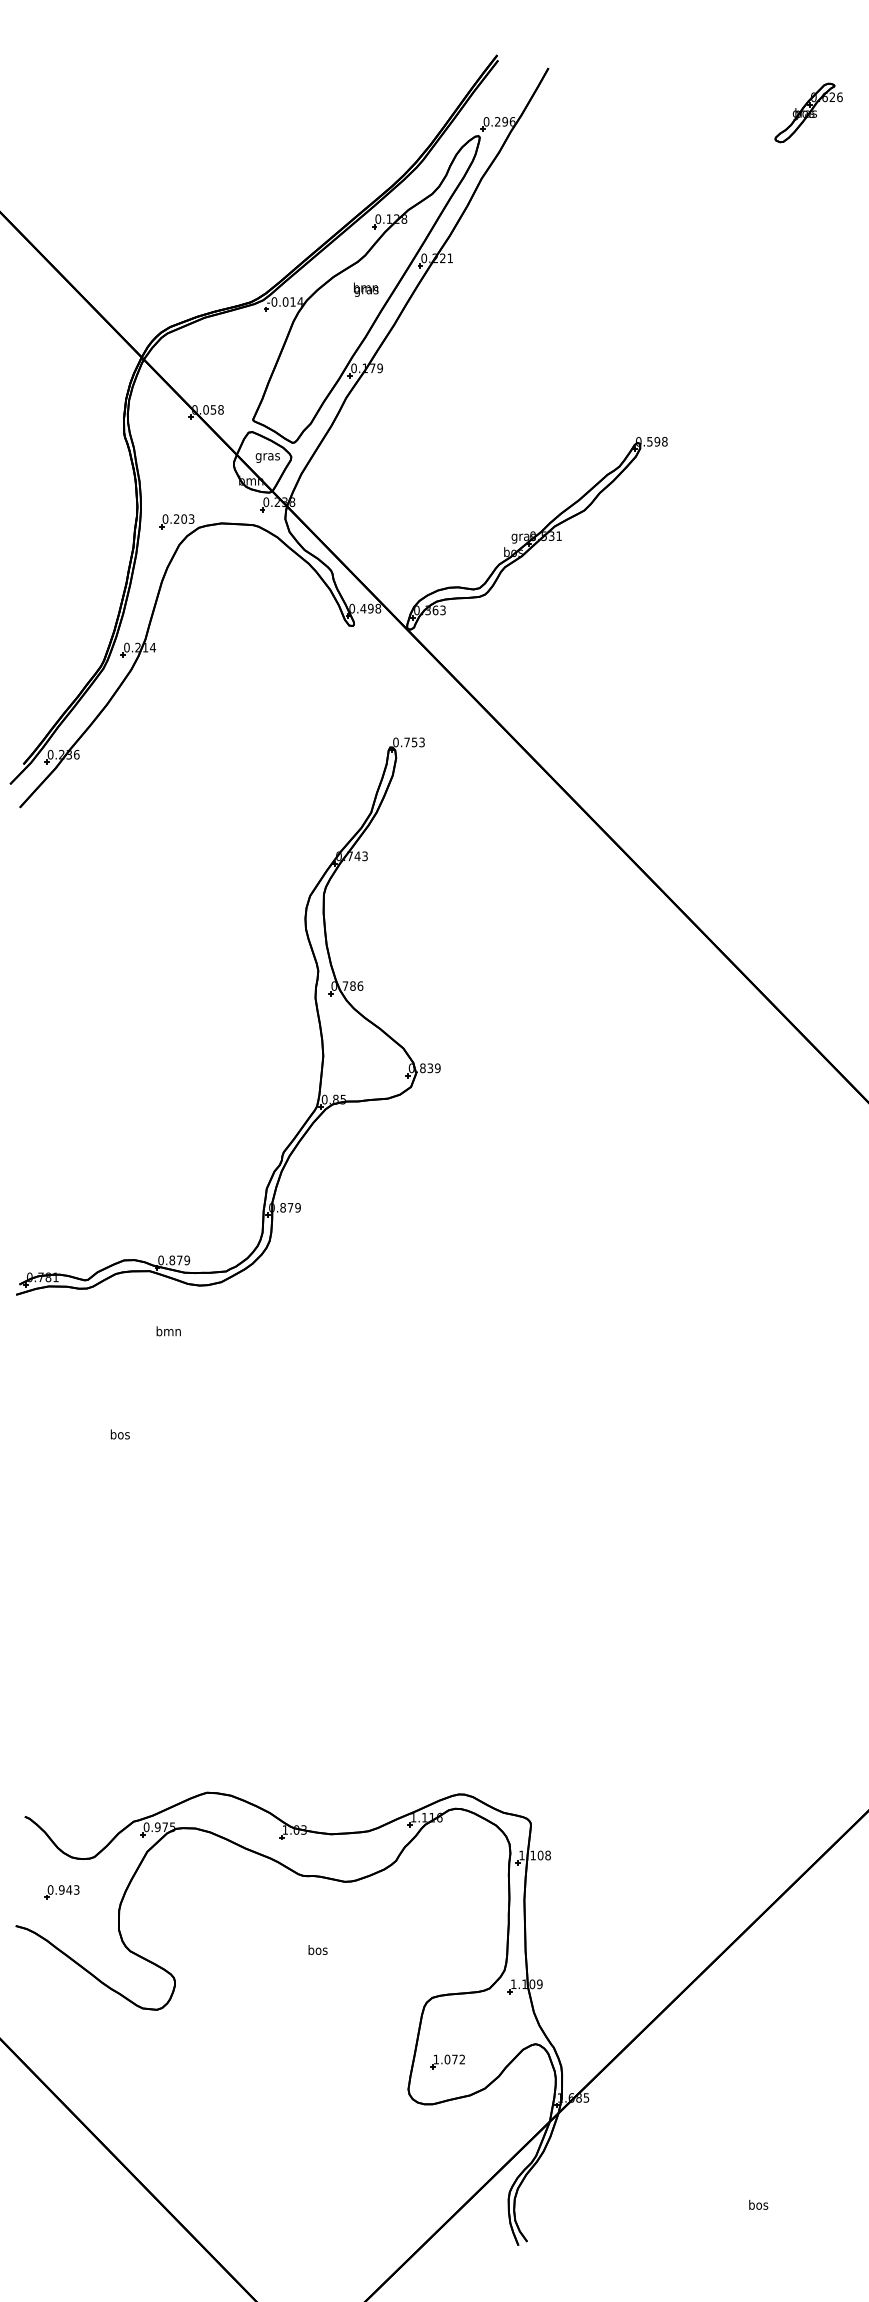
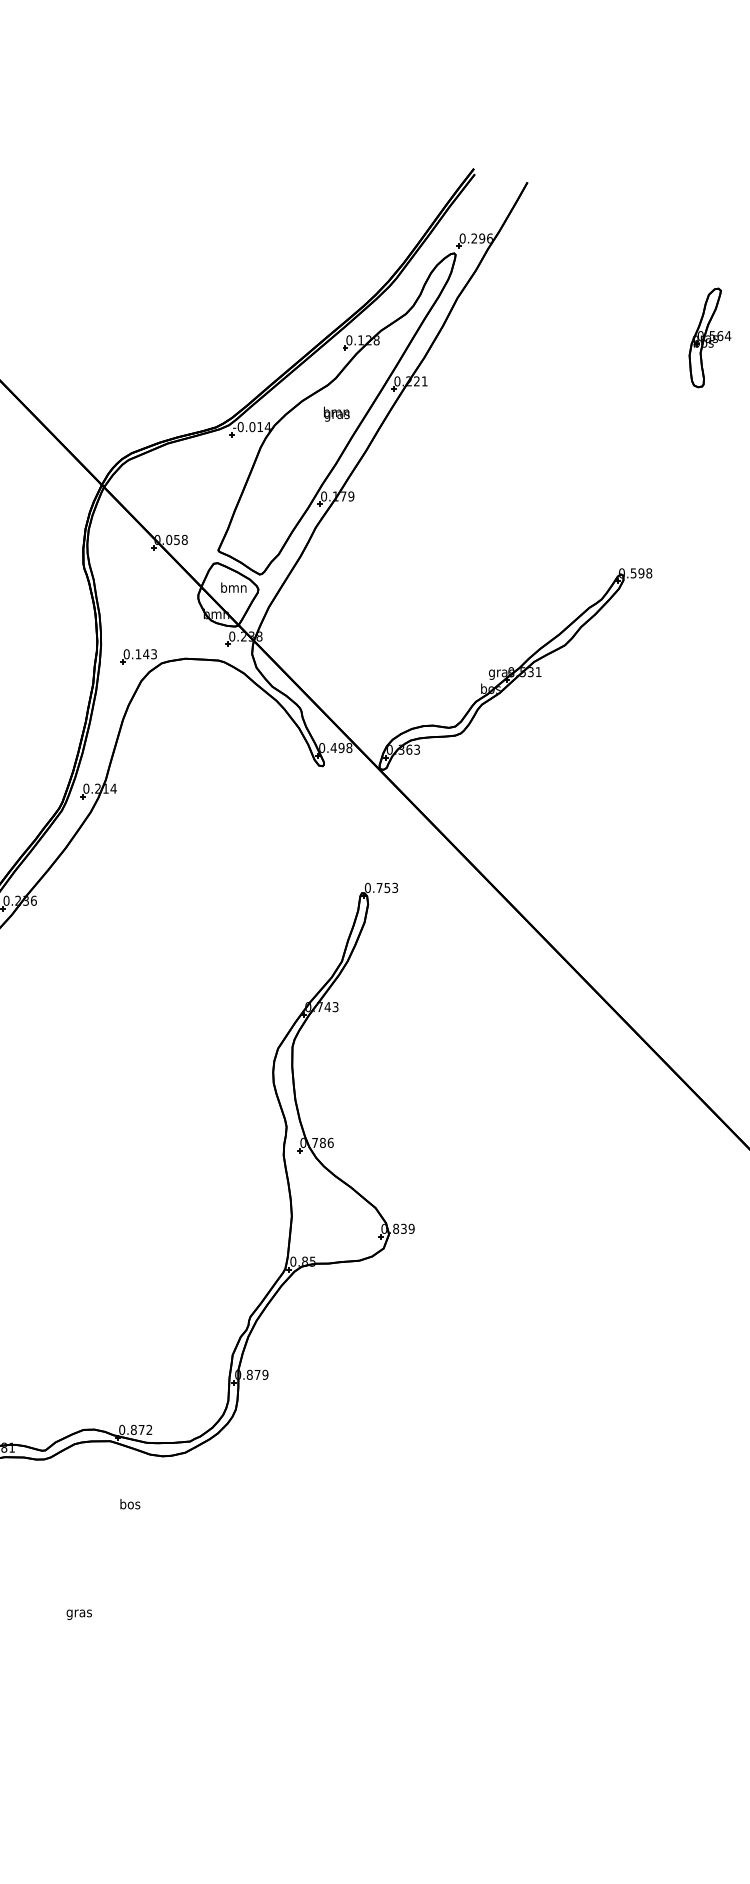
part: (722, 216) -> (709, 337), added
text: (267, 456) -> (233, 588), gras -> bmn
text: (180, 518) -> (142, 653), 0.203 -> 0.143
text: (187, 1260) -> (149, 1430), 0.879 -> 0.872
text: (168, 1331) -> (129, 1504), bmn -> bos
text: (120, 1435) -> (79, 1613), bos -> gras

